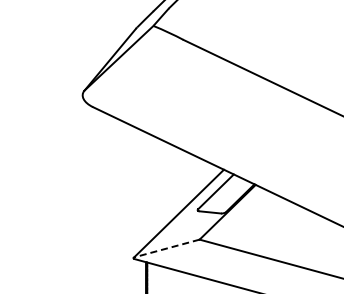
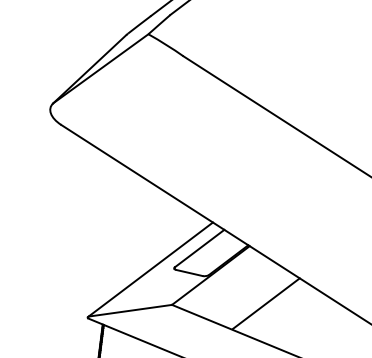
line: (274, 228) -> (266, 302), added
line: (167, 248) -> (131, 310), dashed -> solid

